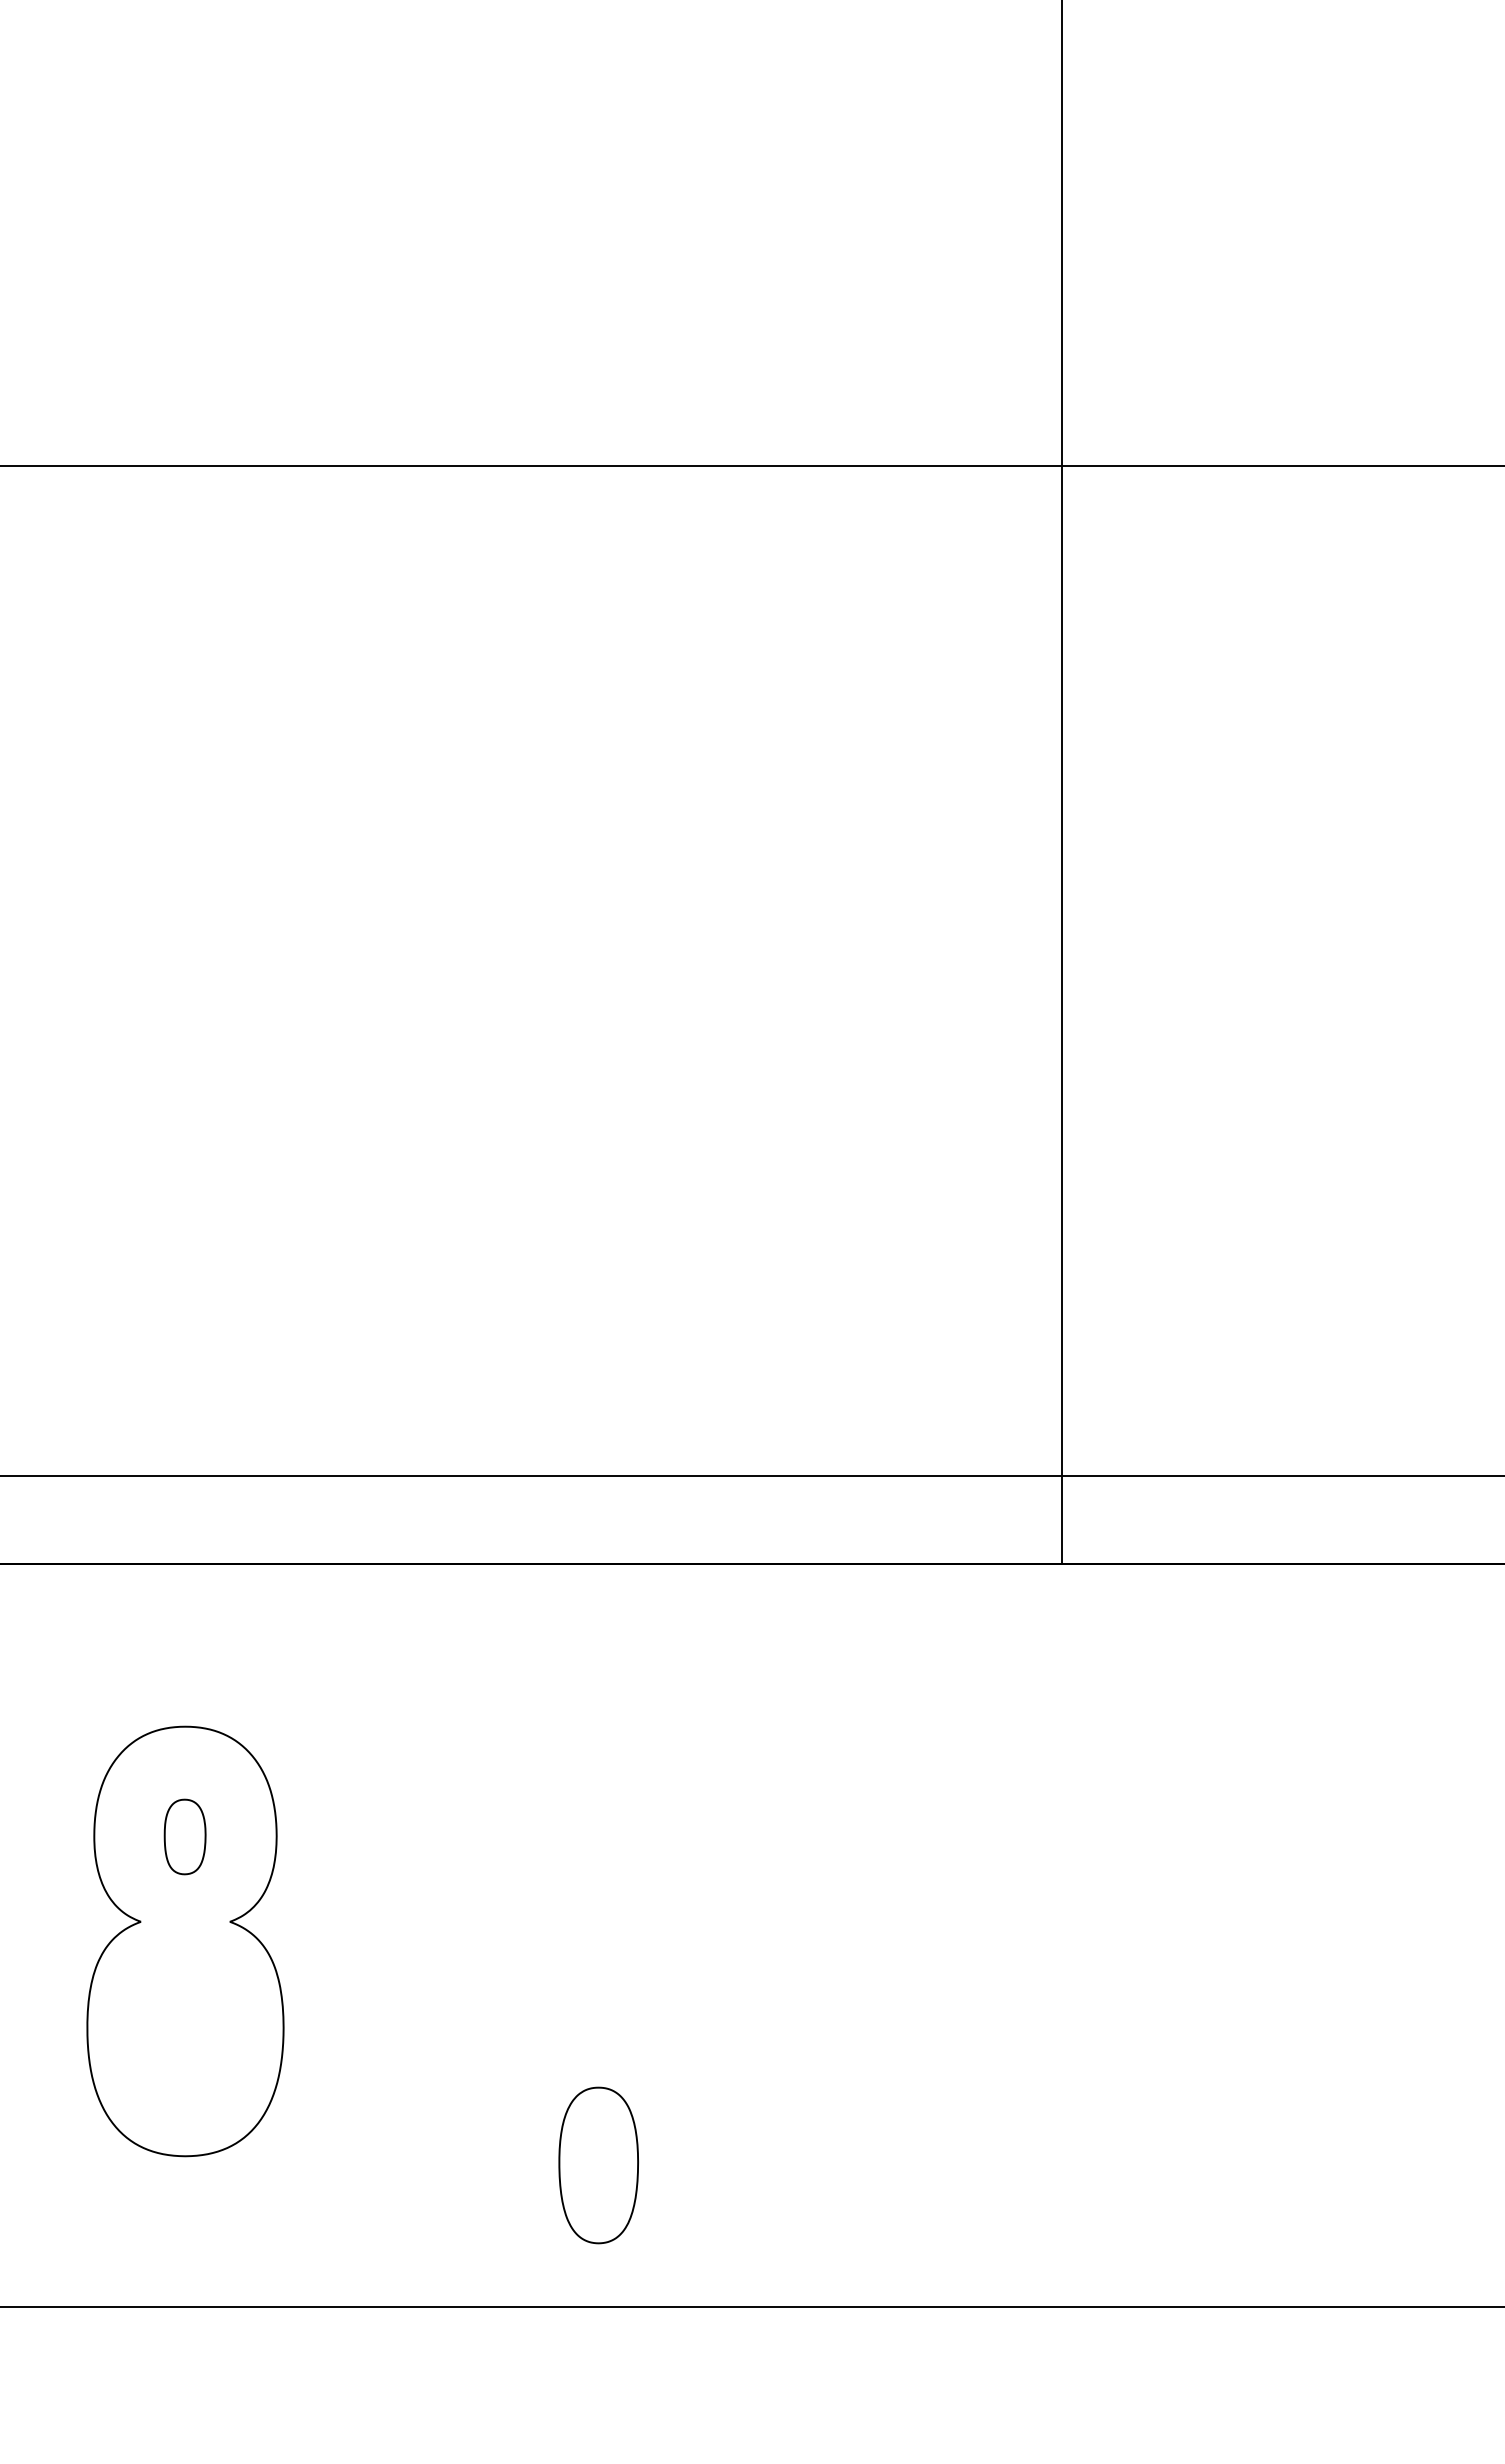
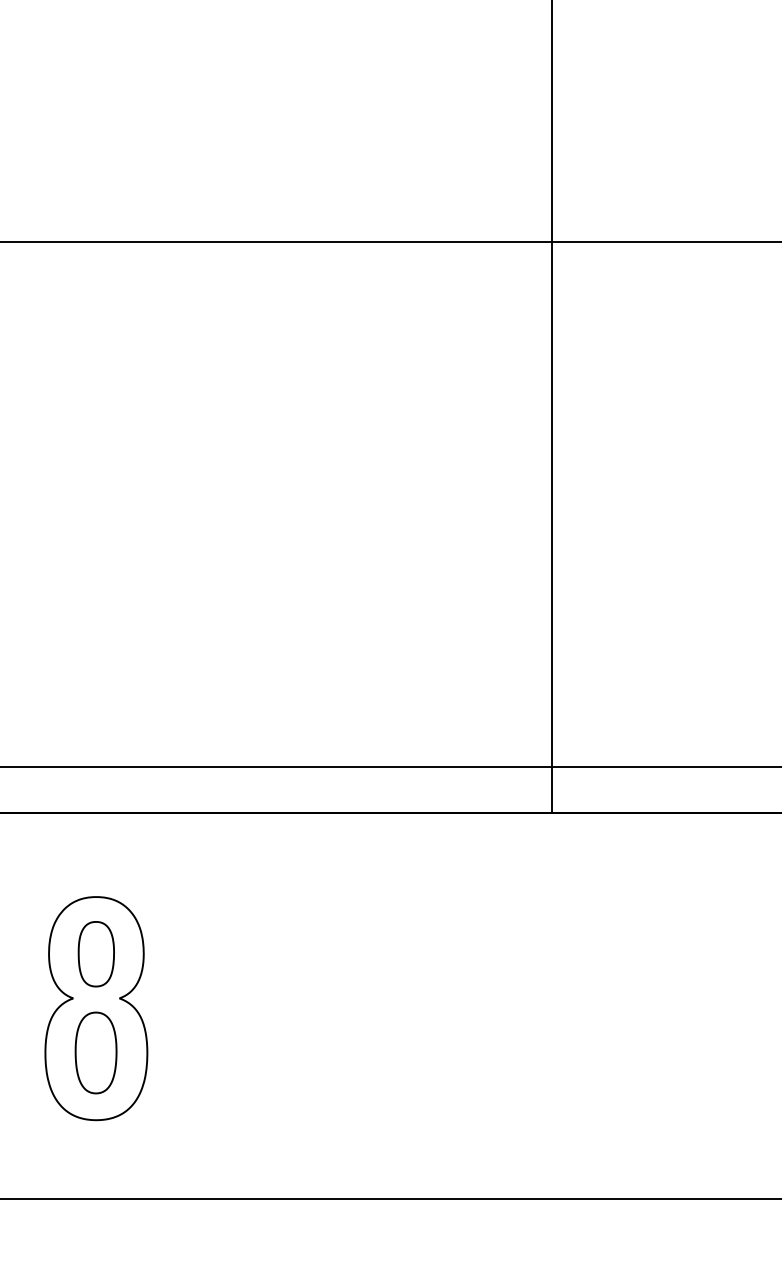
part: (183, 1837) -> (95, 954), size x1.67
part: (597, 2164) -> (95, 1052), moved

